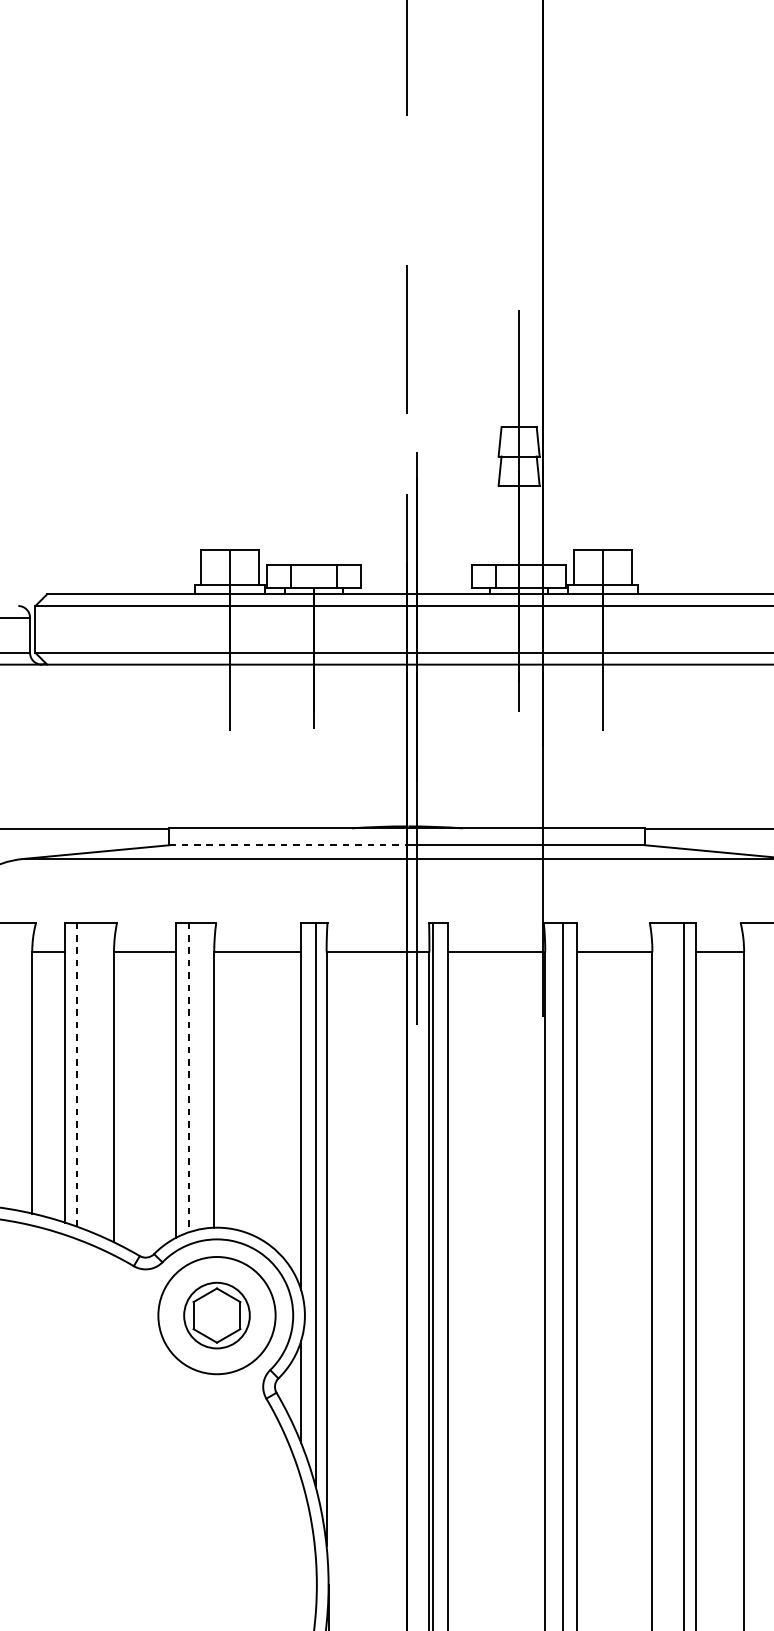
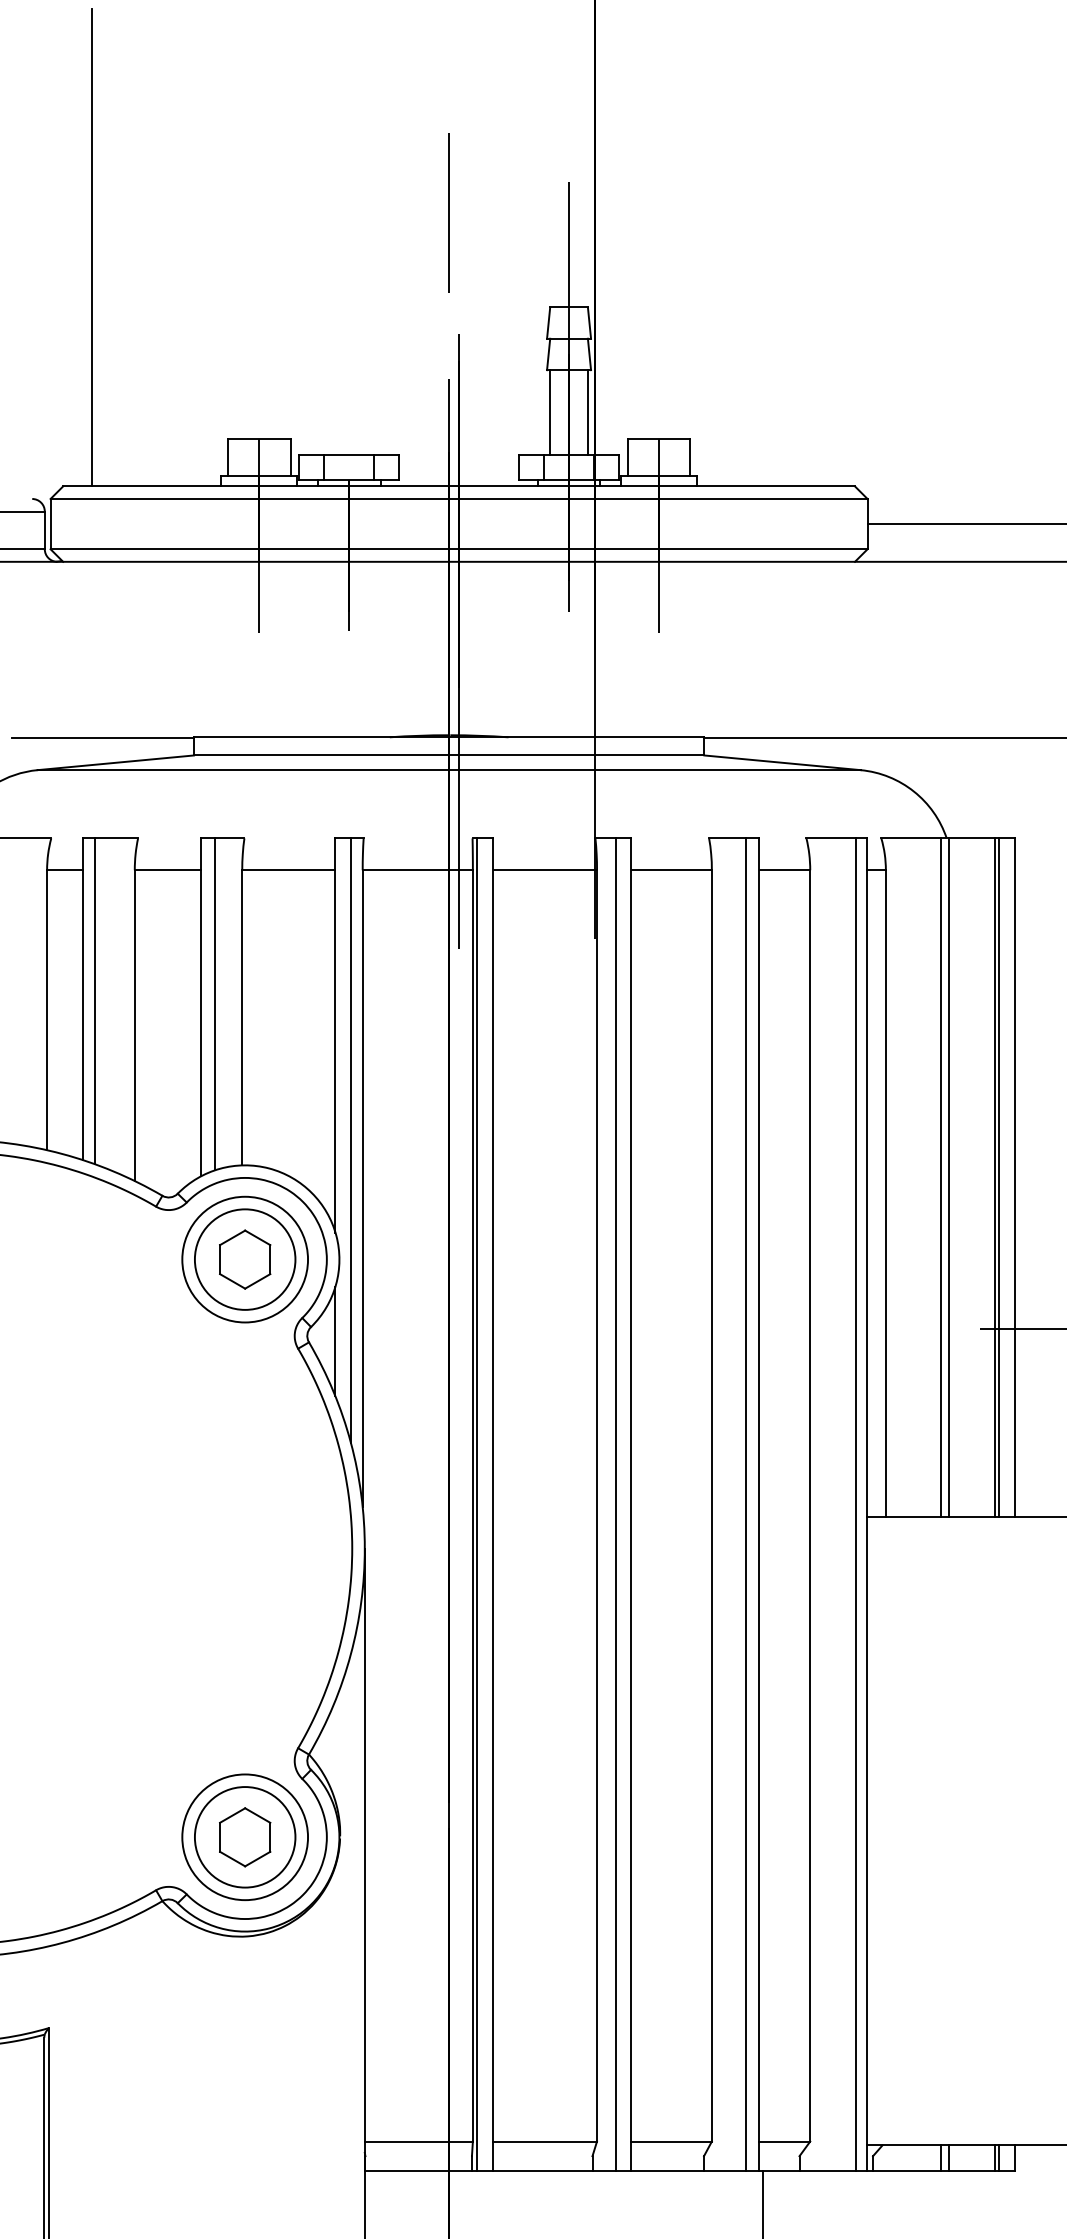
line: (73, 371) -> (91, 247), added
line: (501, 525) -> (550, 412), added
line: (536, 525) -> (587, 412), added
line: (288, 845) -> (321, 755), dashed -> solid
line: (76, 1074) -> (94, 1001), dashed -> solid
line: (189, 1077) -> (215, 1004), dashed -> solid
circle: (216, 1315) -> (244, 1259), size x1.43

